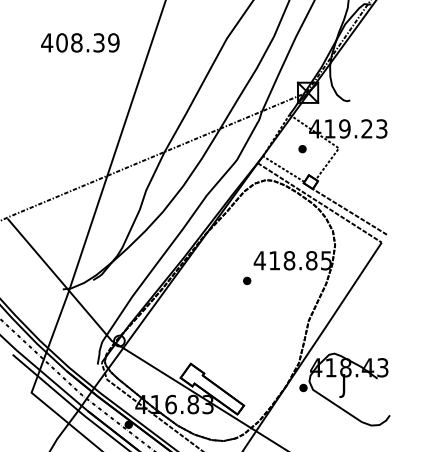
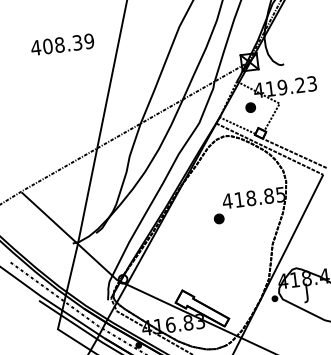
part: (302, 149) -> (250, 108), size x1.6
part: (247, 280) -> (219, 218), size x1.6

